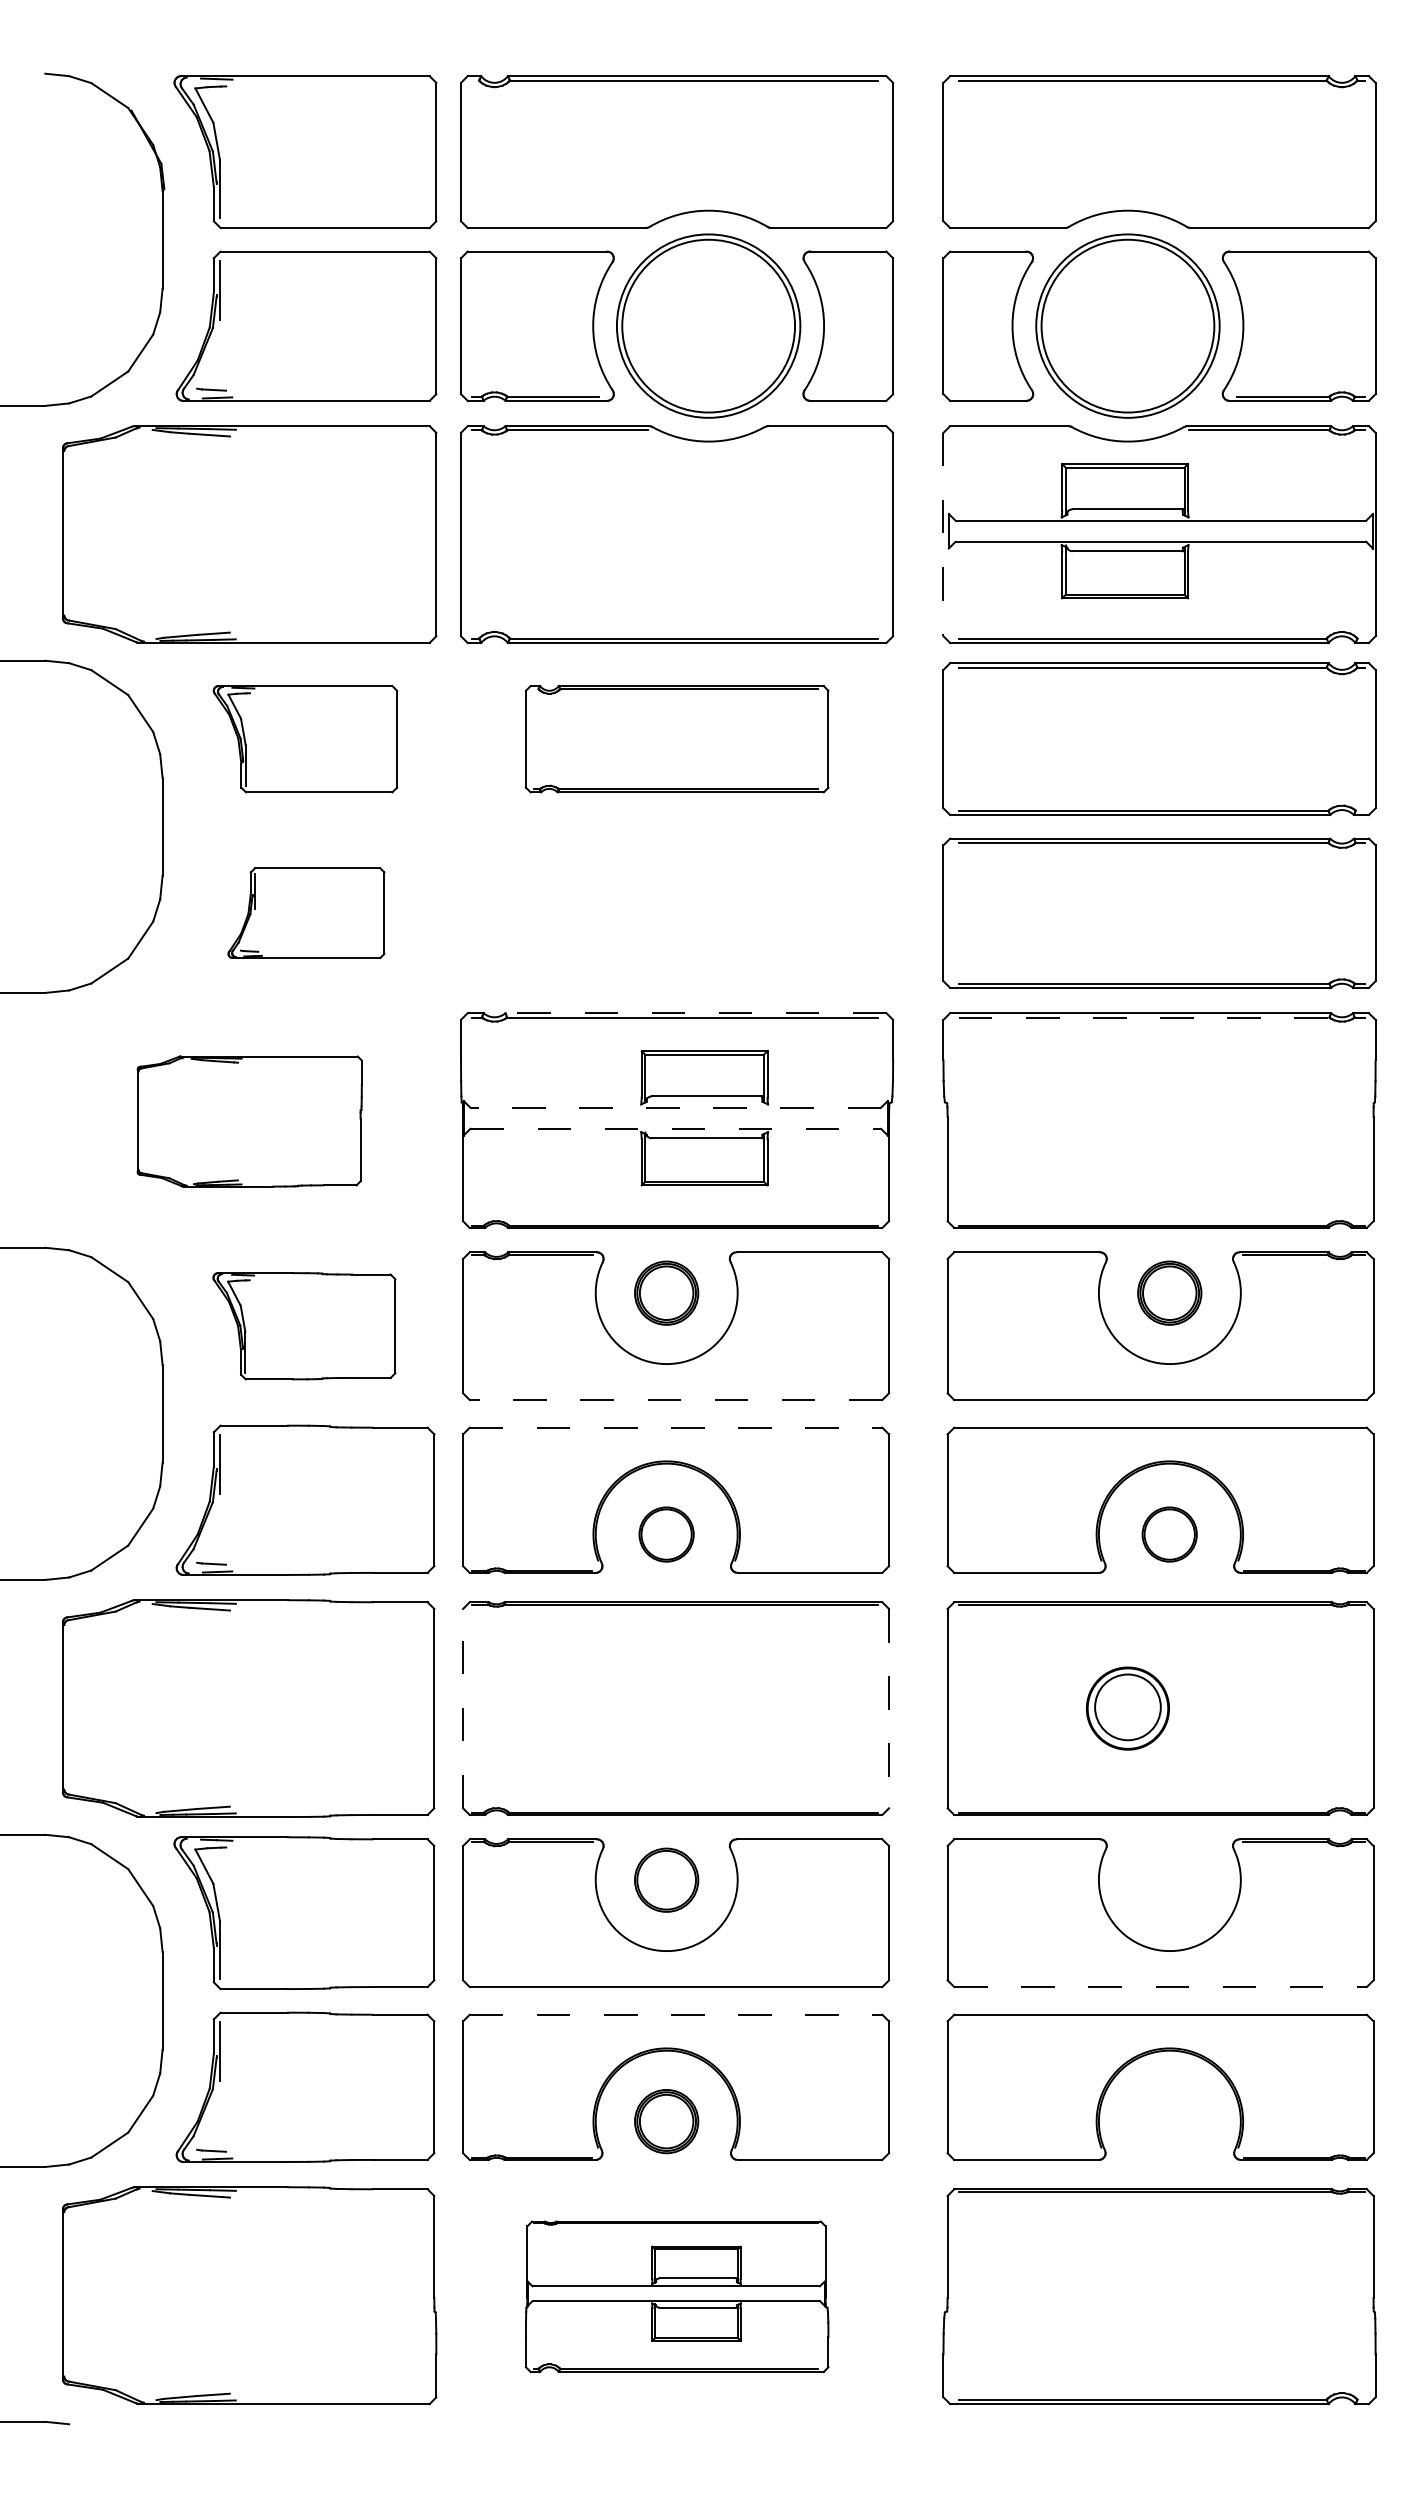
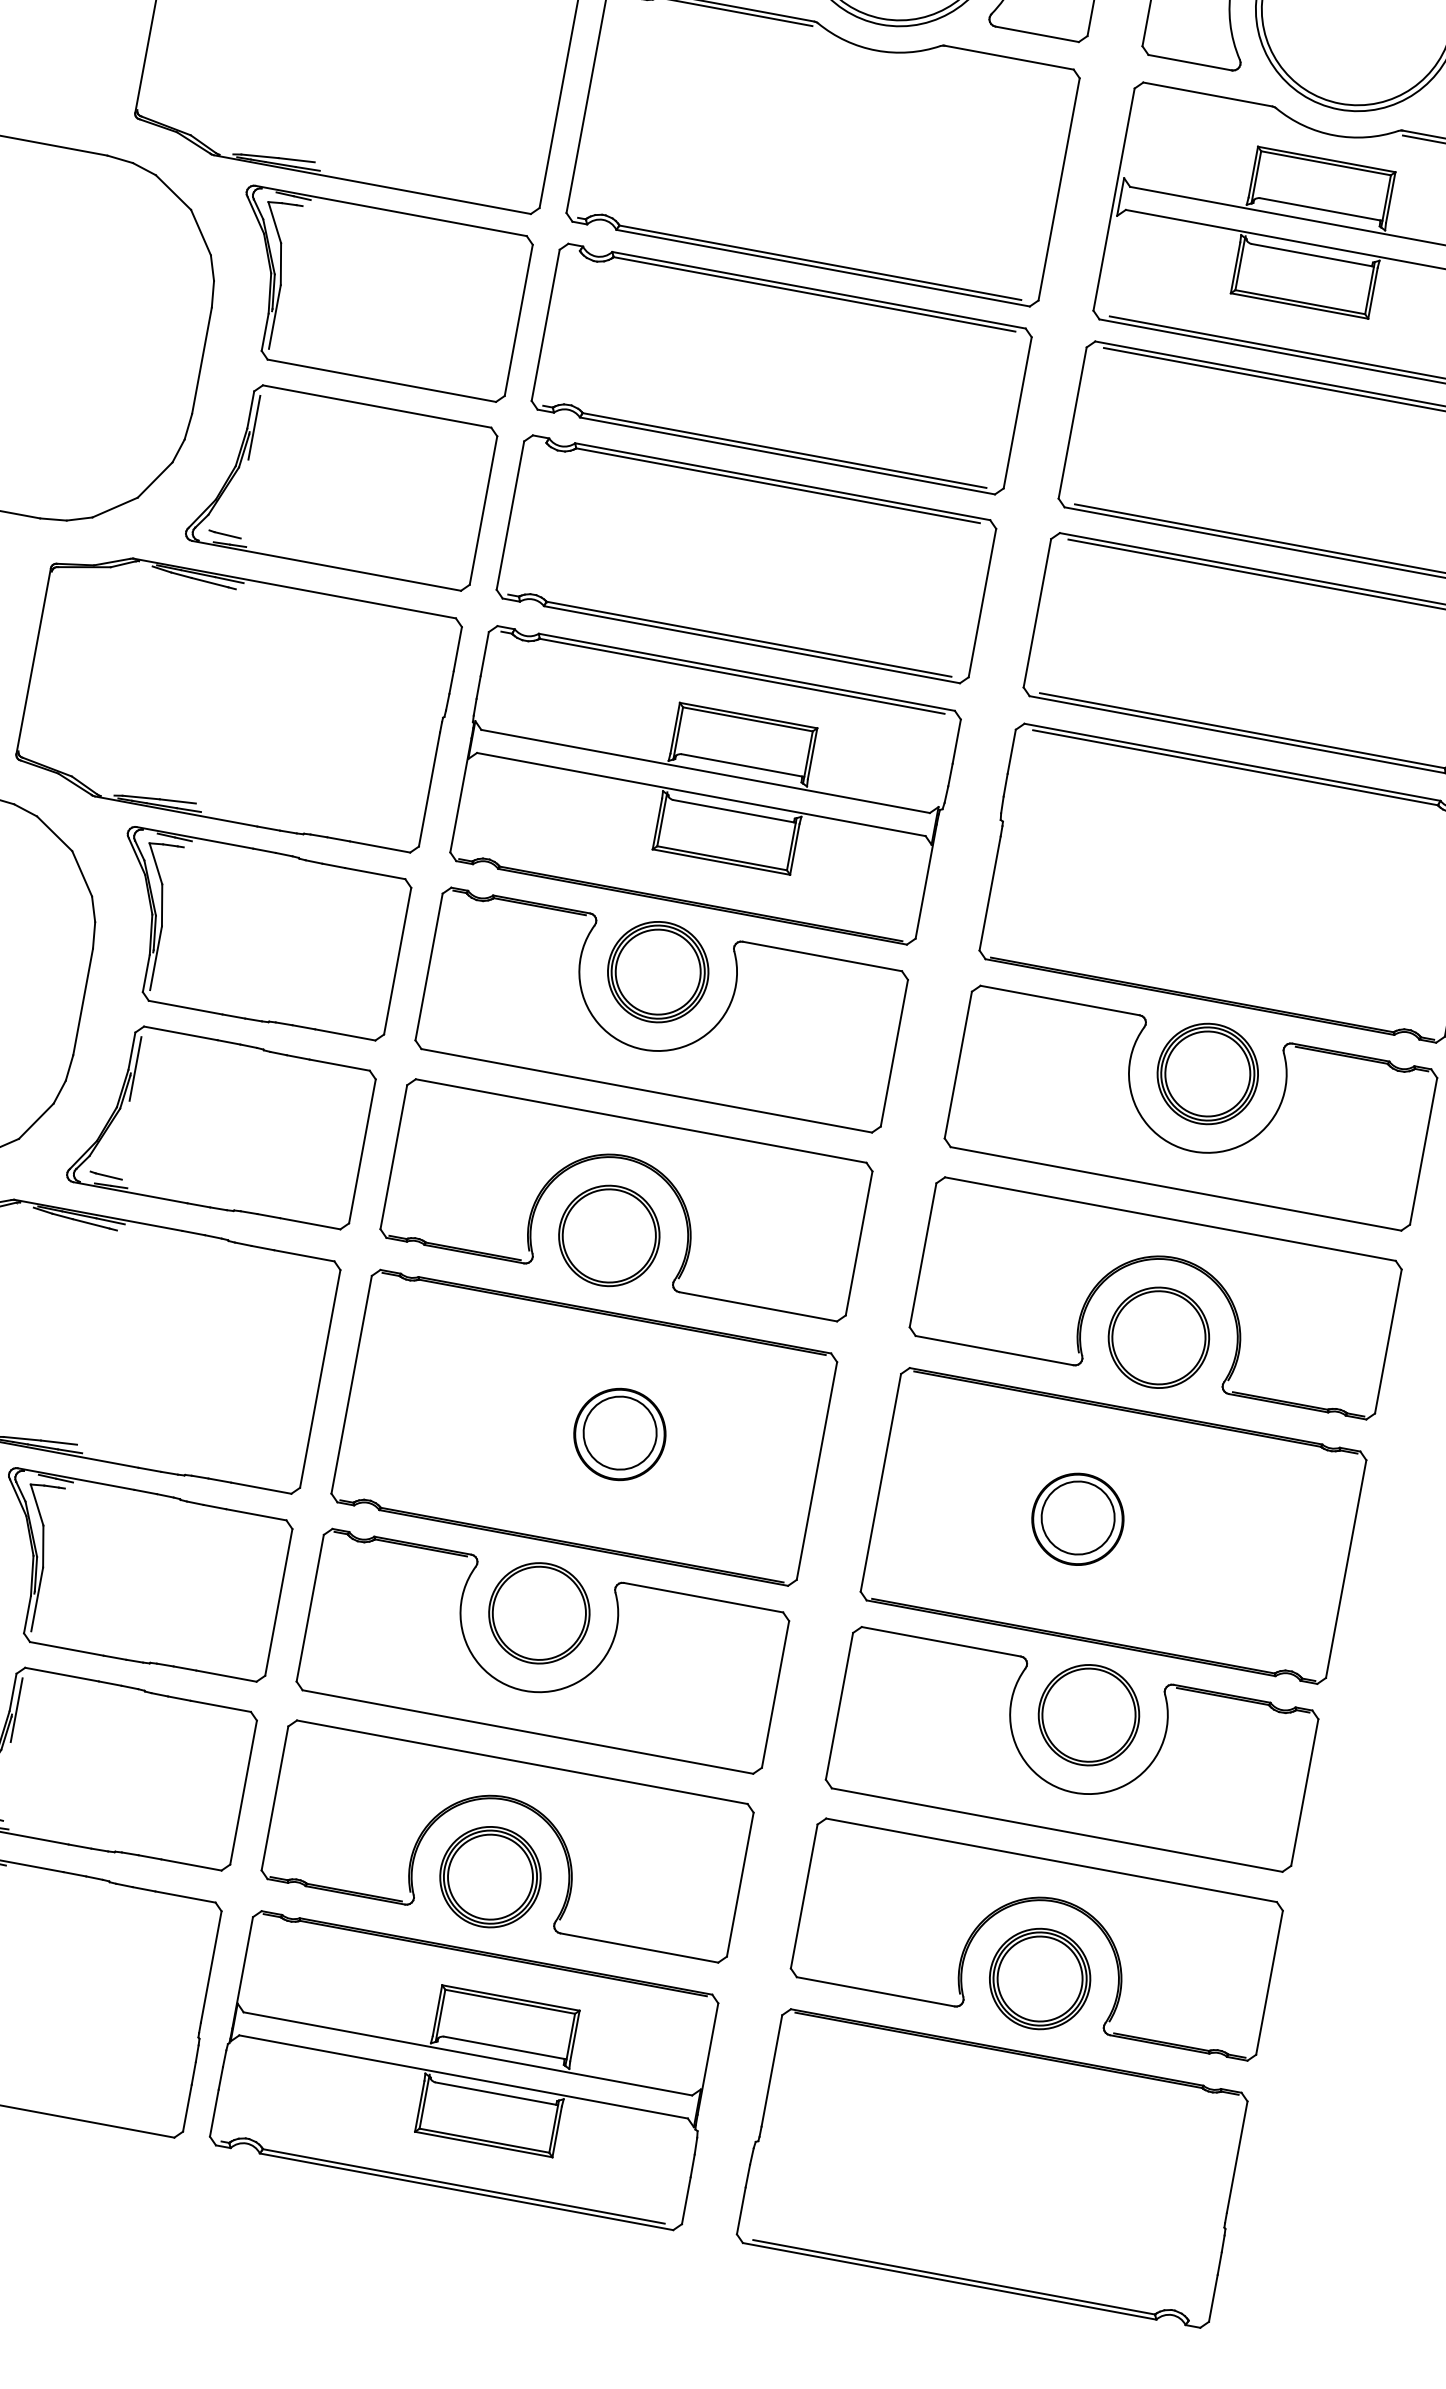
line: (943, 534) -> (1114, 199), dashed -> solid
part: (305, 739) -> (375, 294), size x1.43
part: (677, 739) -> (782, 369), size x1.43
part: (306, 912) -> (341, 483), size x1.67
part: (677, 912) -> (747, 558), added
line: (695, 1013) -> (746, 672), dashed -> solid
line: (1144, 1017) -> (1235, 767), dashed -> solid
line: (675, 1107) -> (705, 771), dashed -> solid
part: (249, 1121) -> (237, 700), size x1.67
line: (676, 1128) -> (702, 794), dashed -> solid
part: (666, 1293) -> (657, 972), size x1.43
part: (1169, 1293) -> (1207, 1074), size x1.43
part: (304, 1326) -> (255, 935), size x1.43
line: (675, 1400) -> (646, 1091), dashed -> solid
line: (676, 1427) -> (641, 1120), dashed -> solid
part: (666, 1534) -> (609, 1235), size x1.67
part: (1169, 1534) -> (1158, 1337), size x1.67
line: (463, 1708) -> (352, 1384), dashed -> solid
part: (708, 1708) -> (619, 1434), added
line: (889, 1708) -> (817, 1470), dashed -> solid
part: (666, 1880) -> (539, 1613), size x1.43
part: (1169, 1880) -> (1088, 1715), added
line: (1161, 1987) -> (1058, 1830), dashed -> solid
line: (676, 2014) -> (522, 1762), dashed -> solid
part: (666, 2121) -> (490, 1876), size x1.43
part: (1169, 2121) -> (1039, 1978), added
part: (677, 2296) -> (466, 2070), size x1.43

